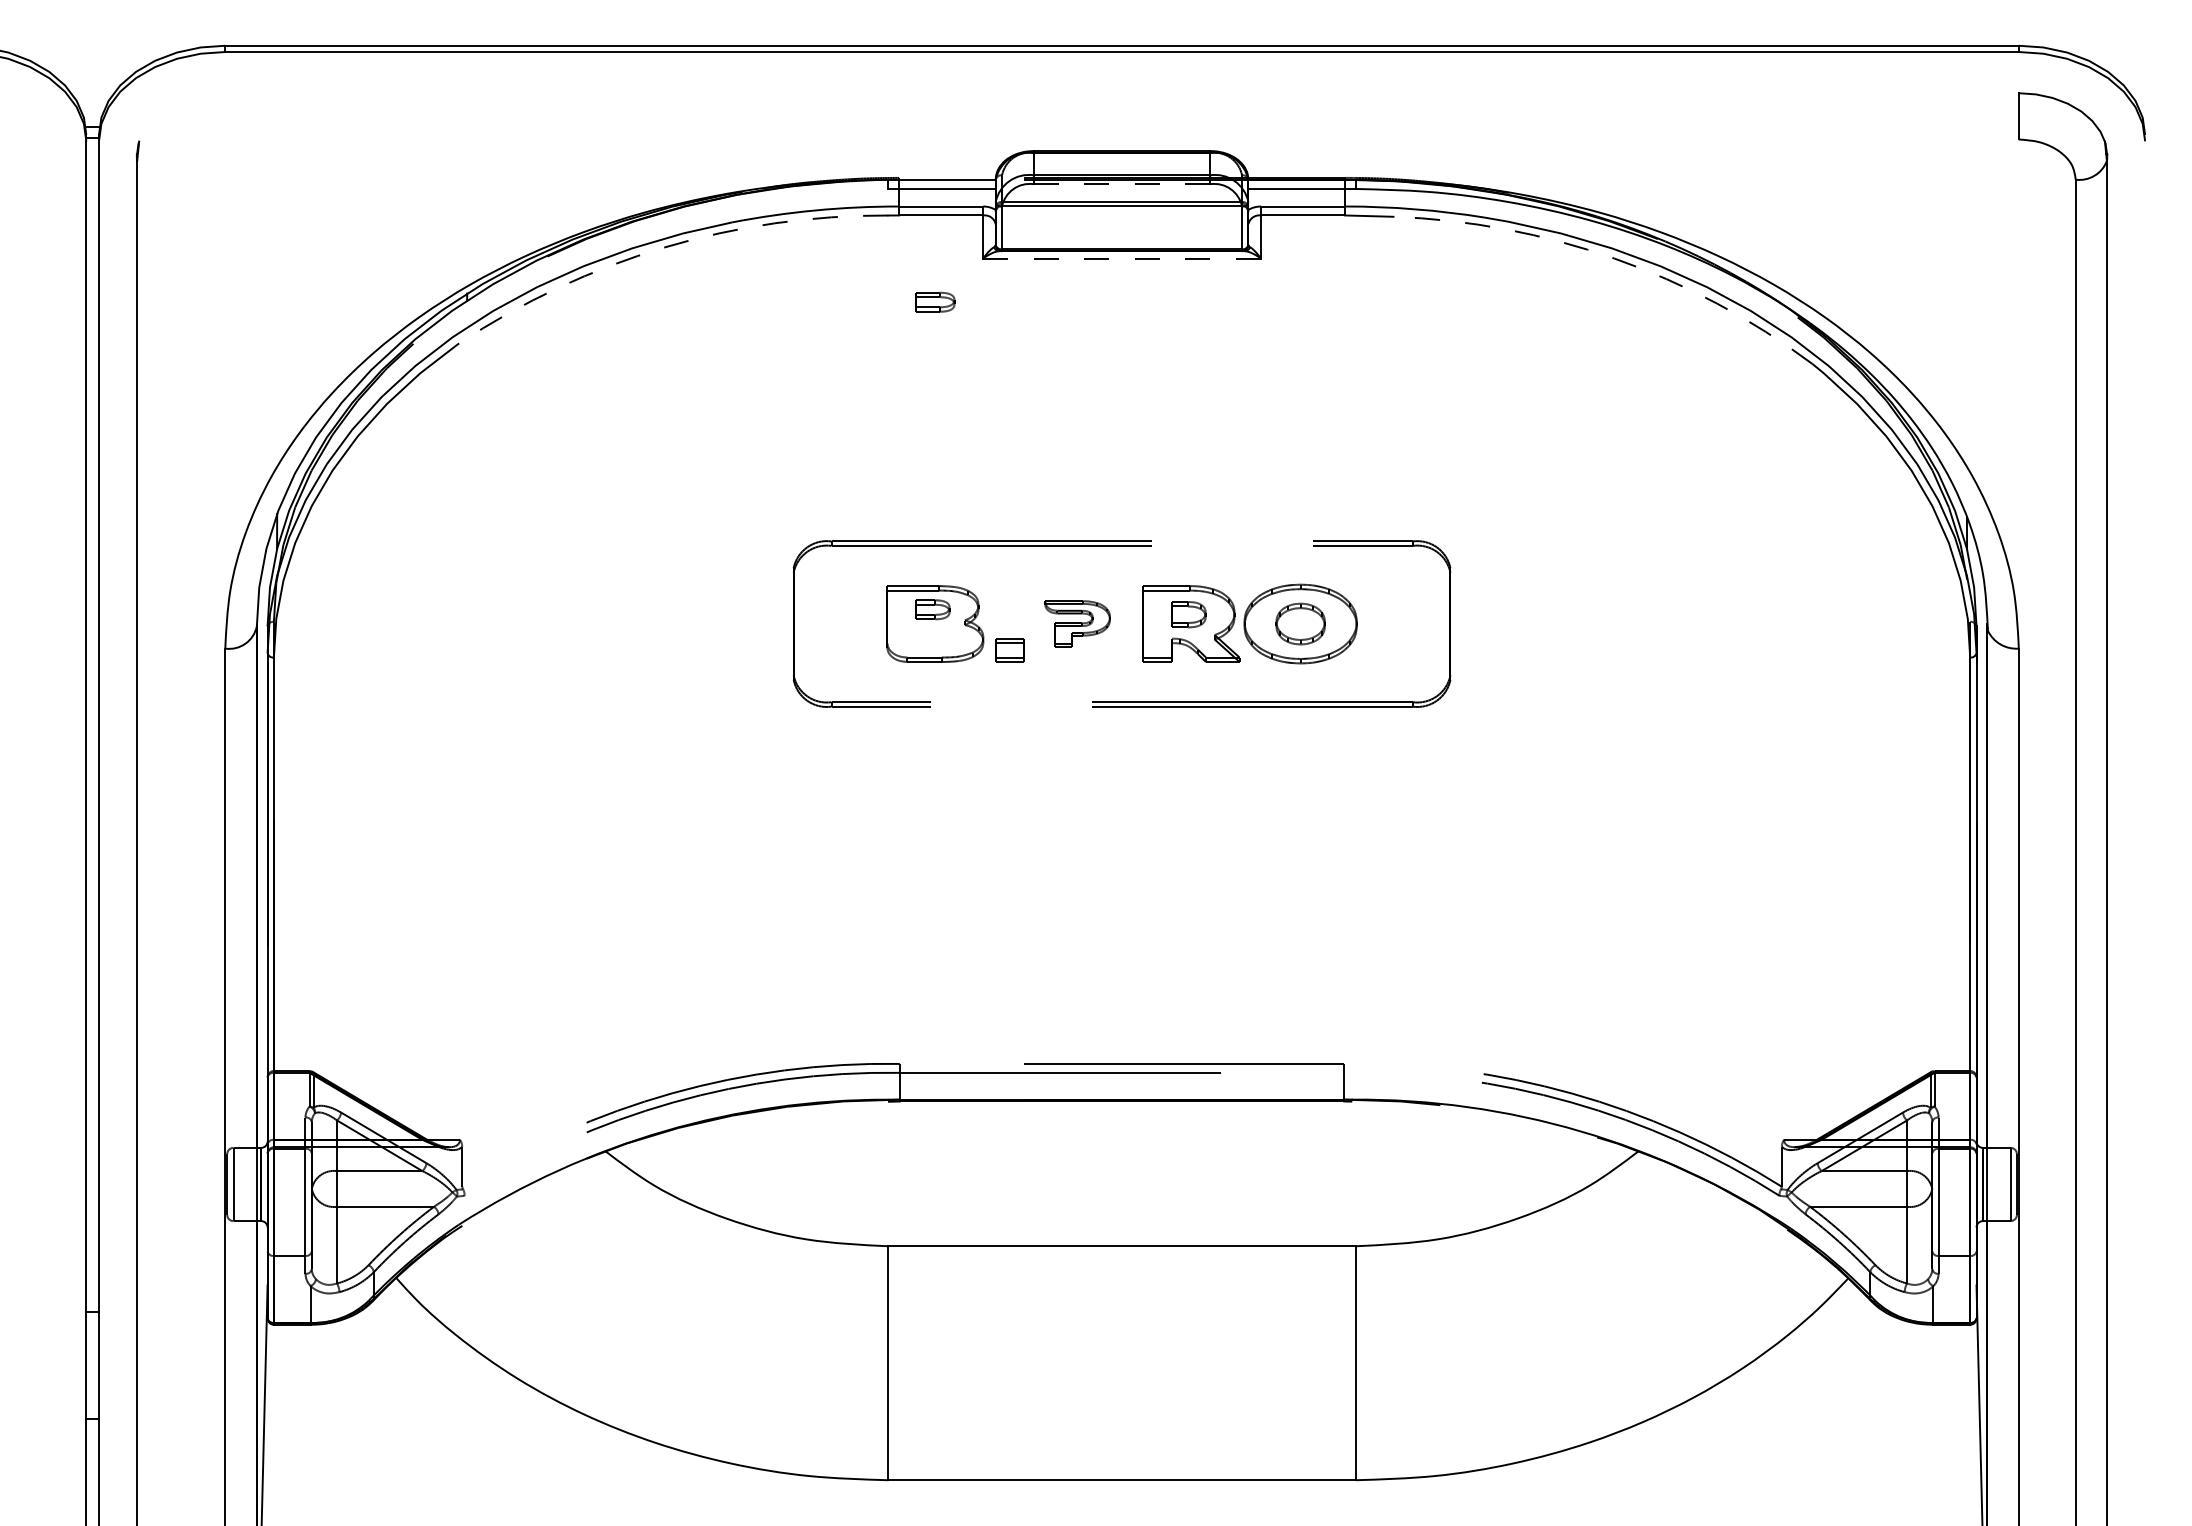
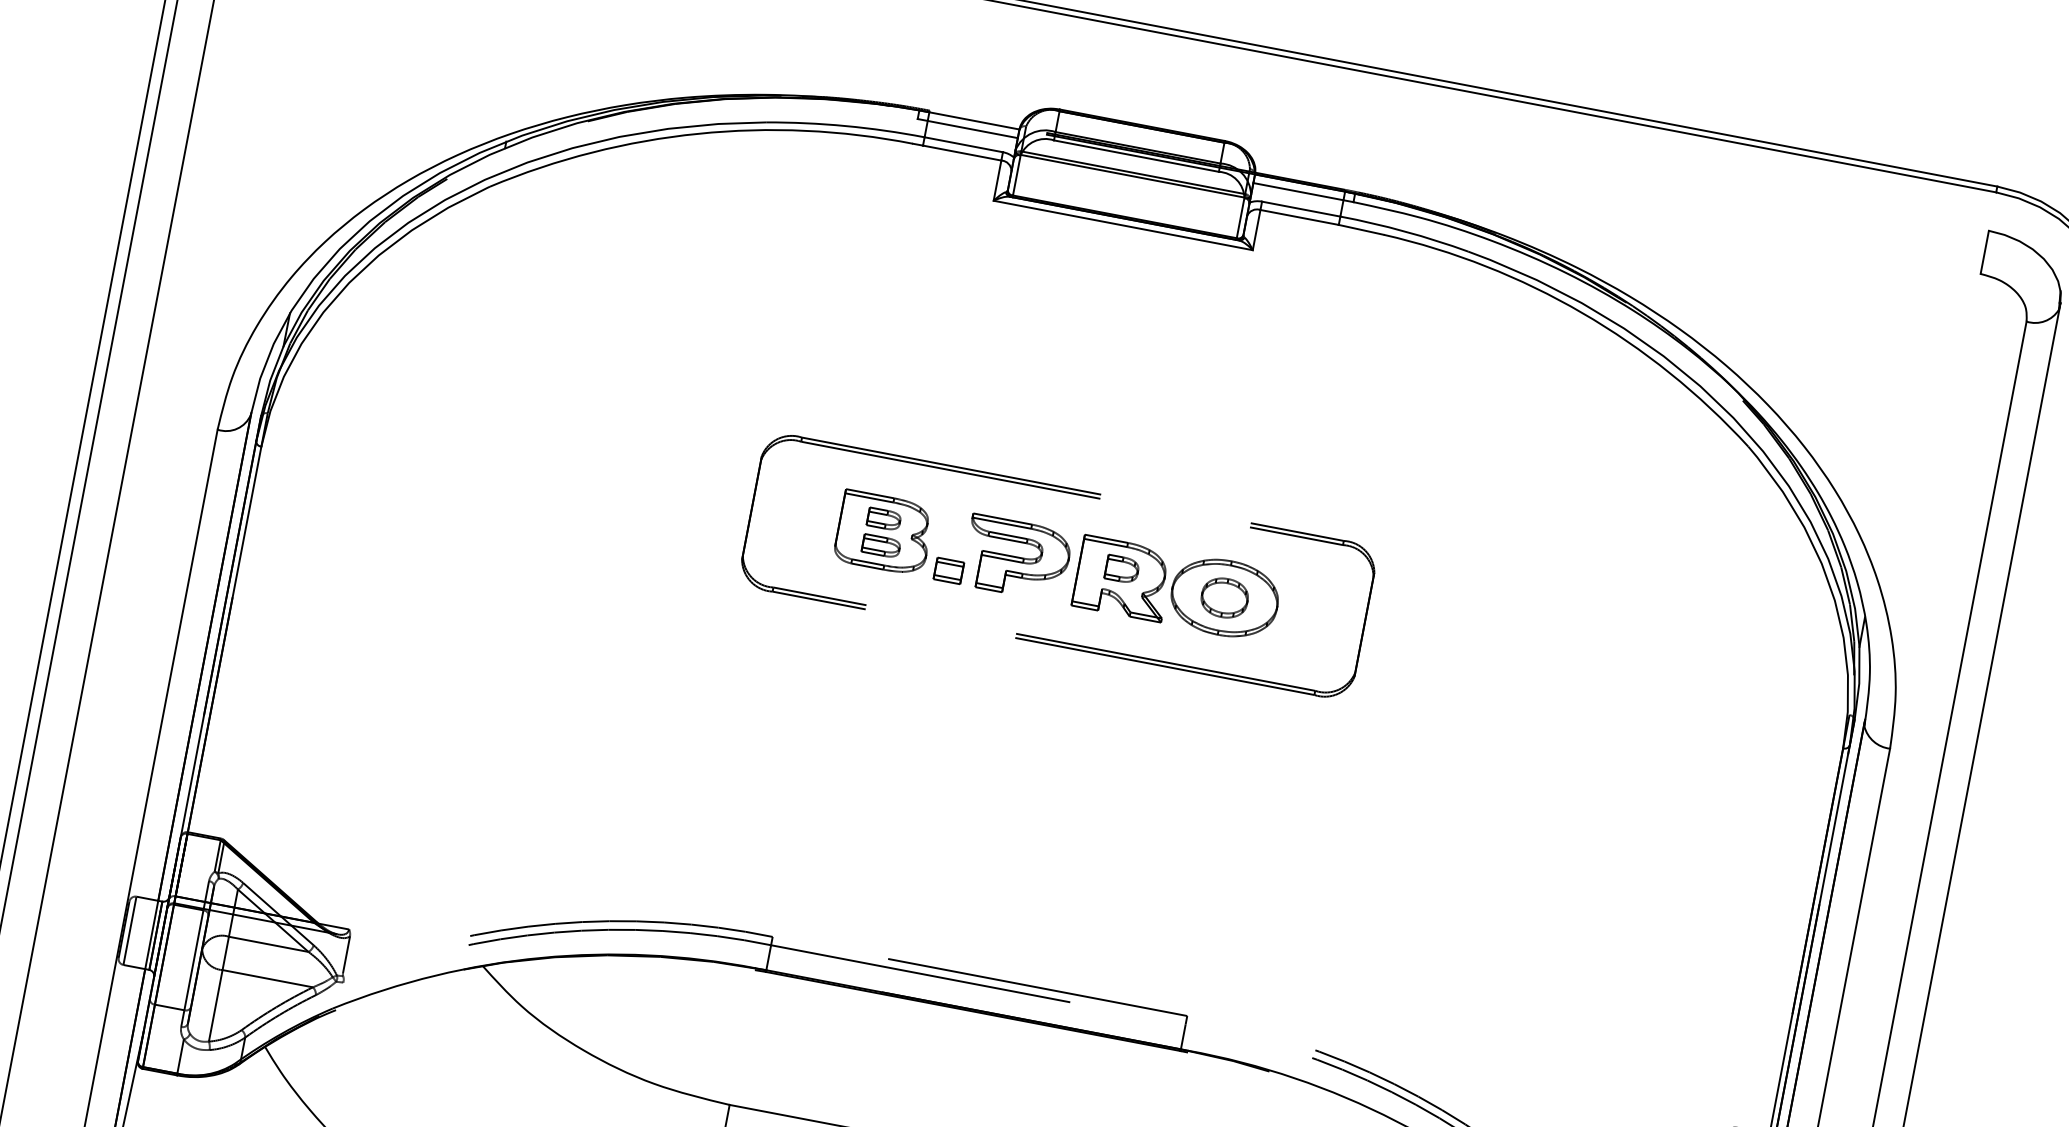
line: (1121, 184) -> (1135, 156), dashed -> solid
arc: (664, 247) -> (698, 133), dashed -> solid
line: (1122, 258) -> (1123, 225), dashed -> solid
arc: (1614, 258) -> (1582, 313), dashed -> solid
part: (935, 301) -> (881, 545), moved
part: (1077, 623) -> (1016, 557), size x1.67

